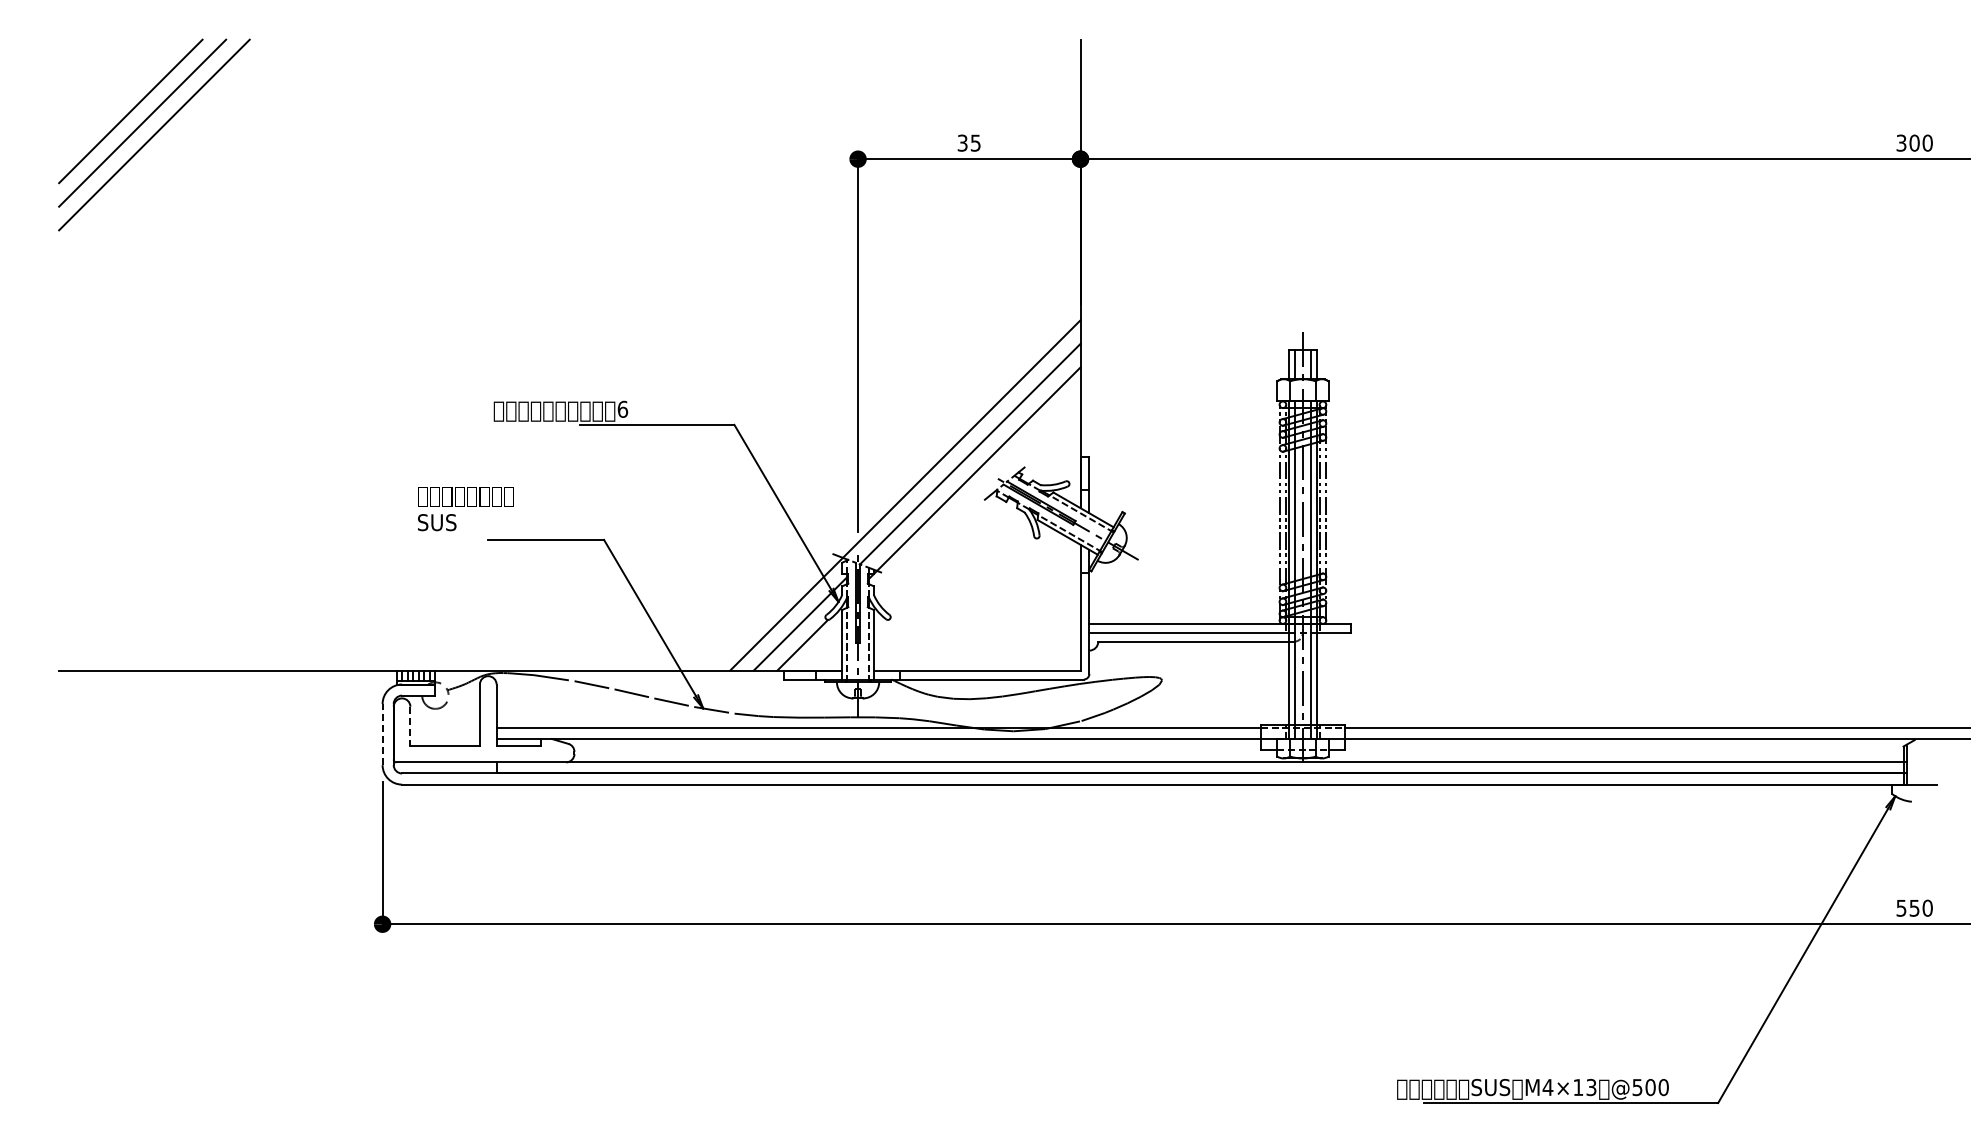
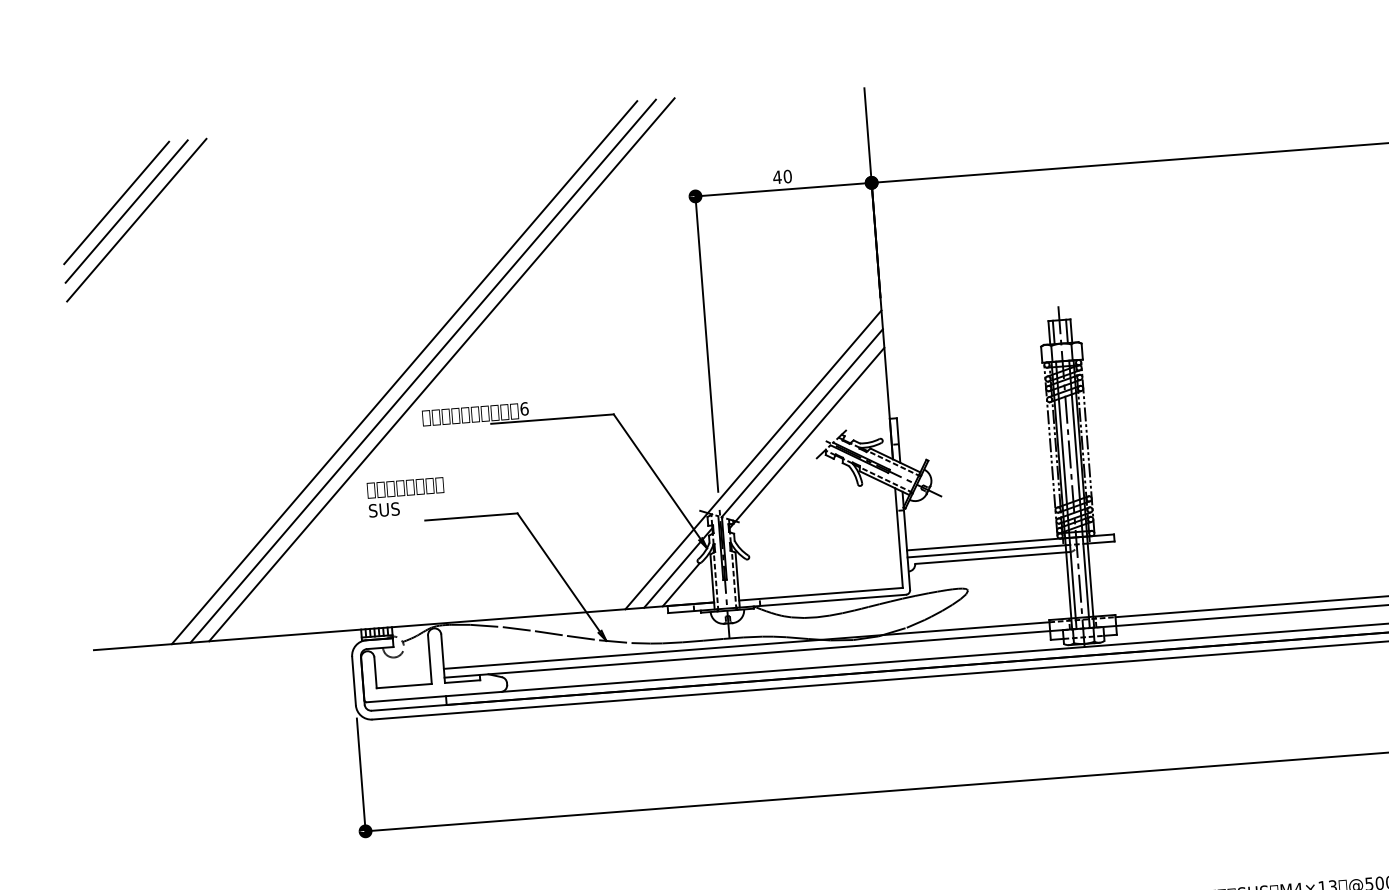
text: (968, 142) -> (781, 176), 35 -> 40
line: (475, 351) -> (404, 372), added
line: (499, 351) -> (423, 370), added
line: (522, 351) -> (441, 369), added
line: (410, 726) -> (375, 673), dashed -> solid
line: (382, 734) -> (353, 681), dashed -> solid

